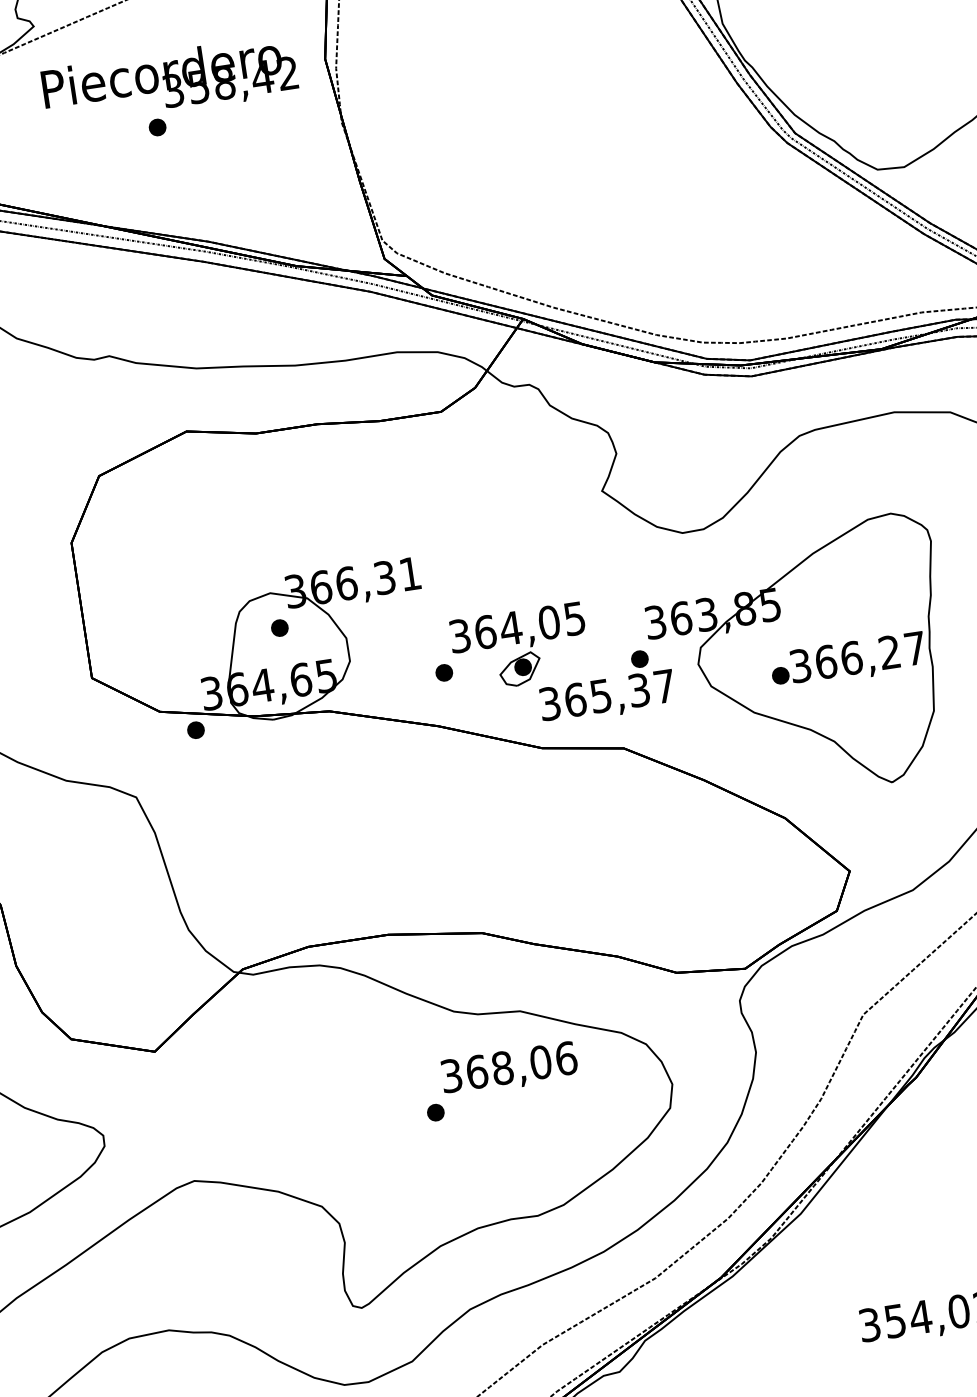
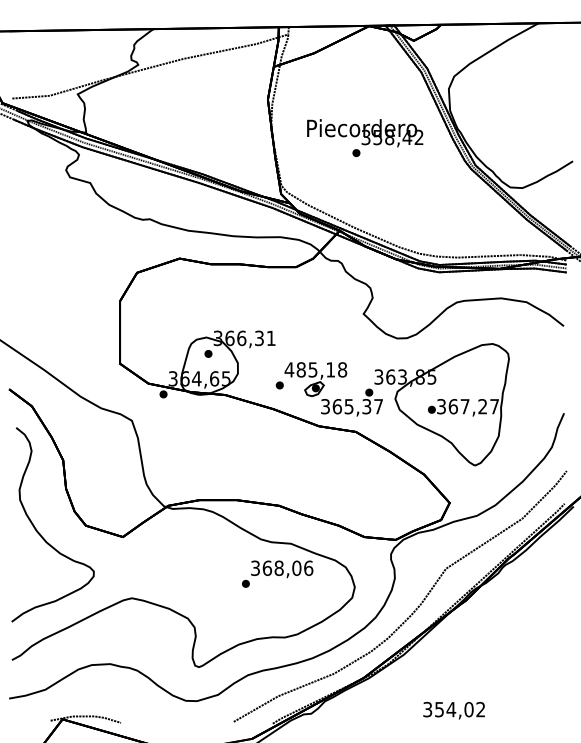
text: (172, 90) -> (365, 137), moved
text: (516, 626) -> (315, 369), 364,05 -> 485,18
text: (850, 657) -> (464, 406), 366,27 -> 367,27

